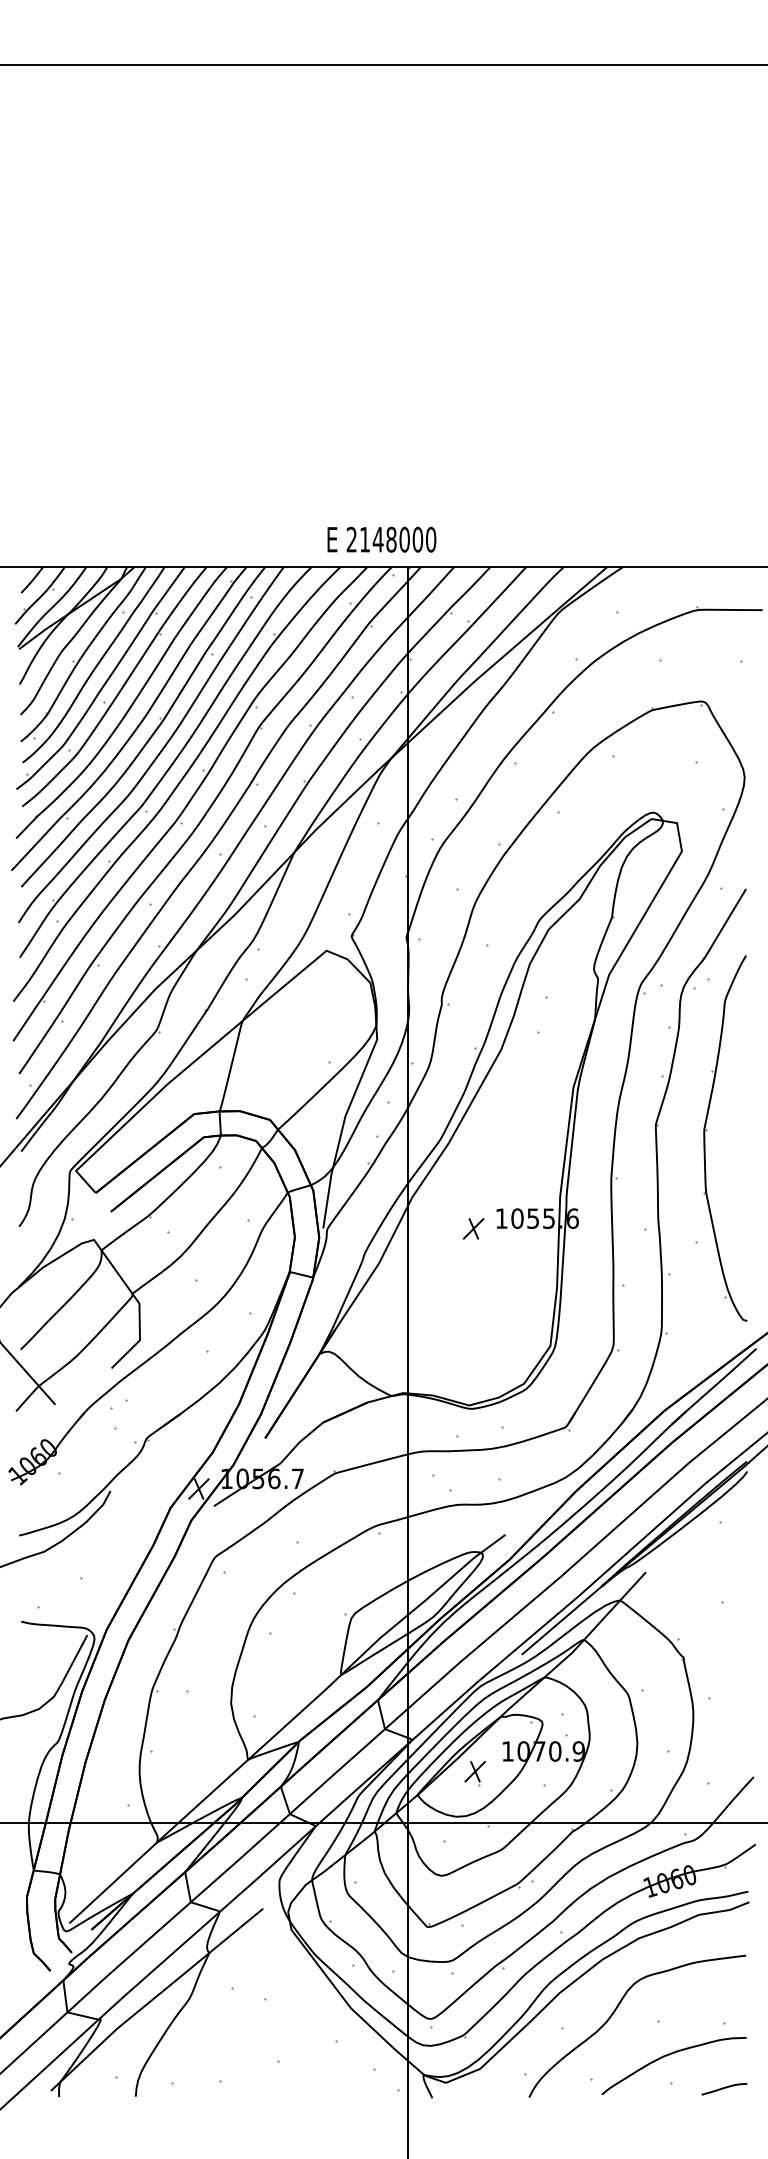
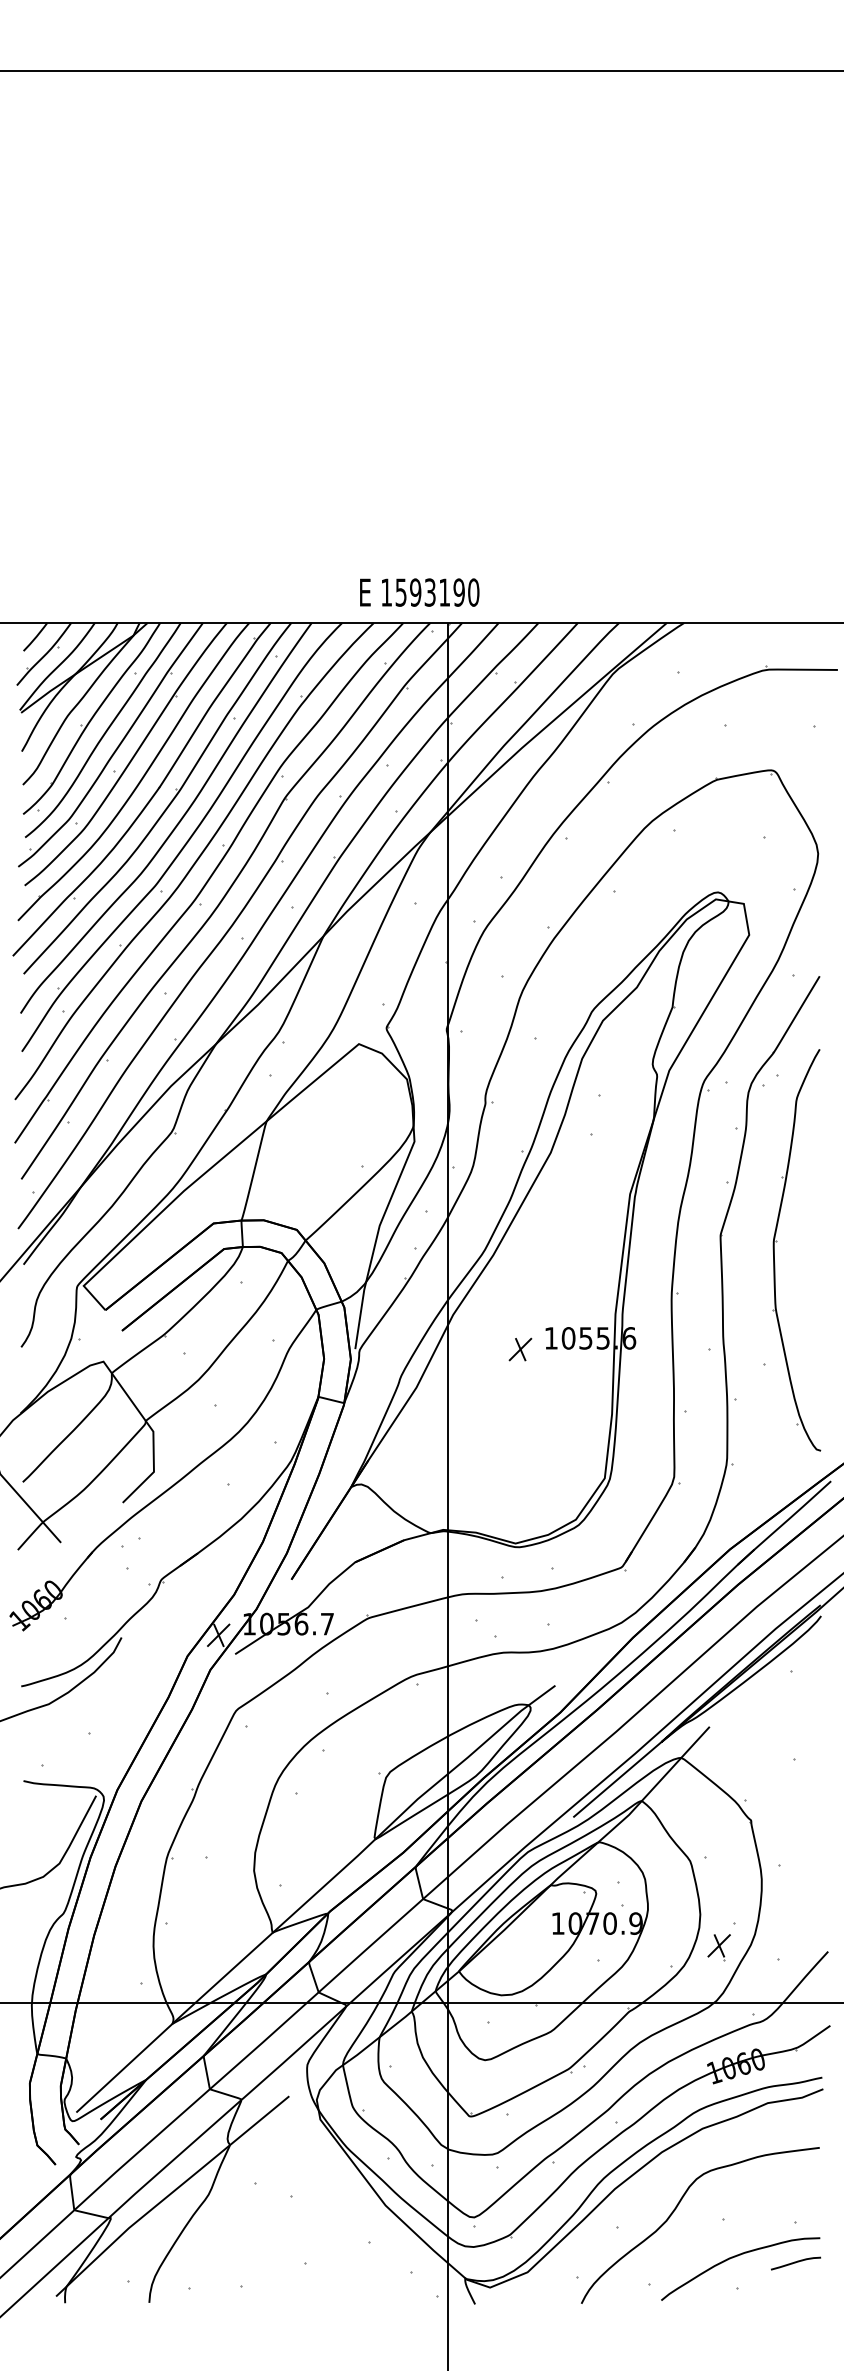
text: (384, 539) -> (422, 592), 2148000 -> 1593190
part: (474, 1773) -> (718, 1947), moved
curve: (724, 2089) -> (795, 2263), moved

